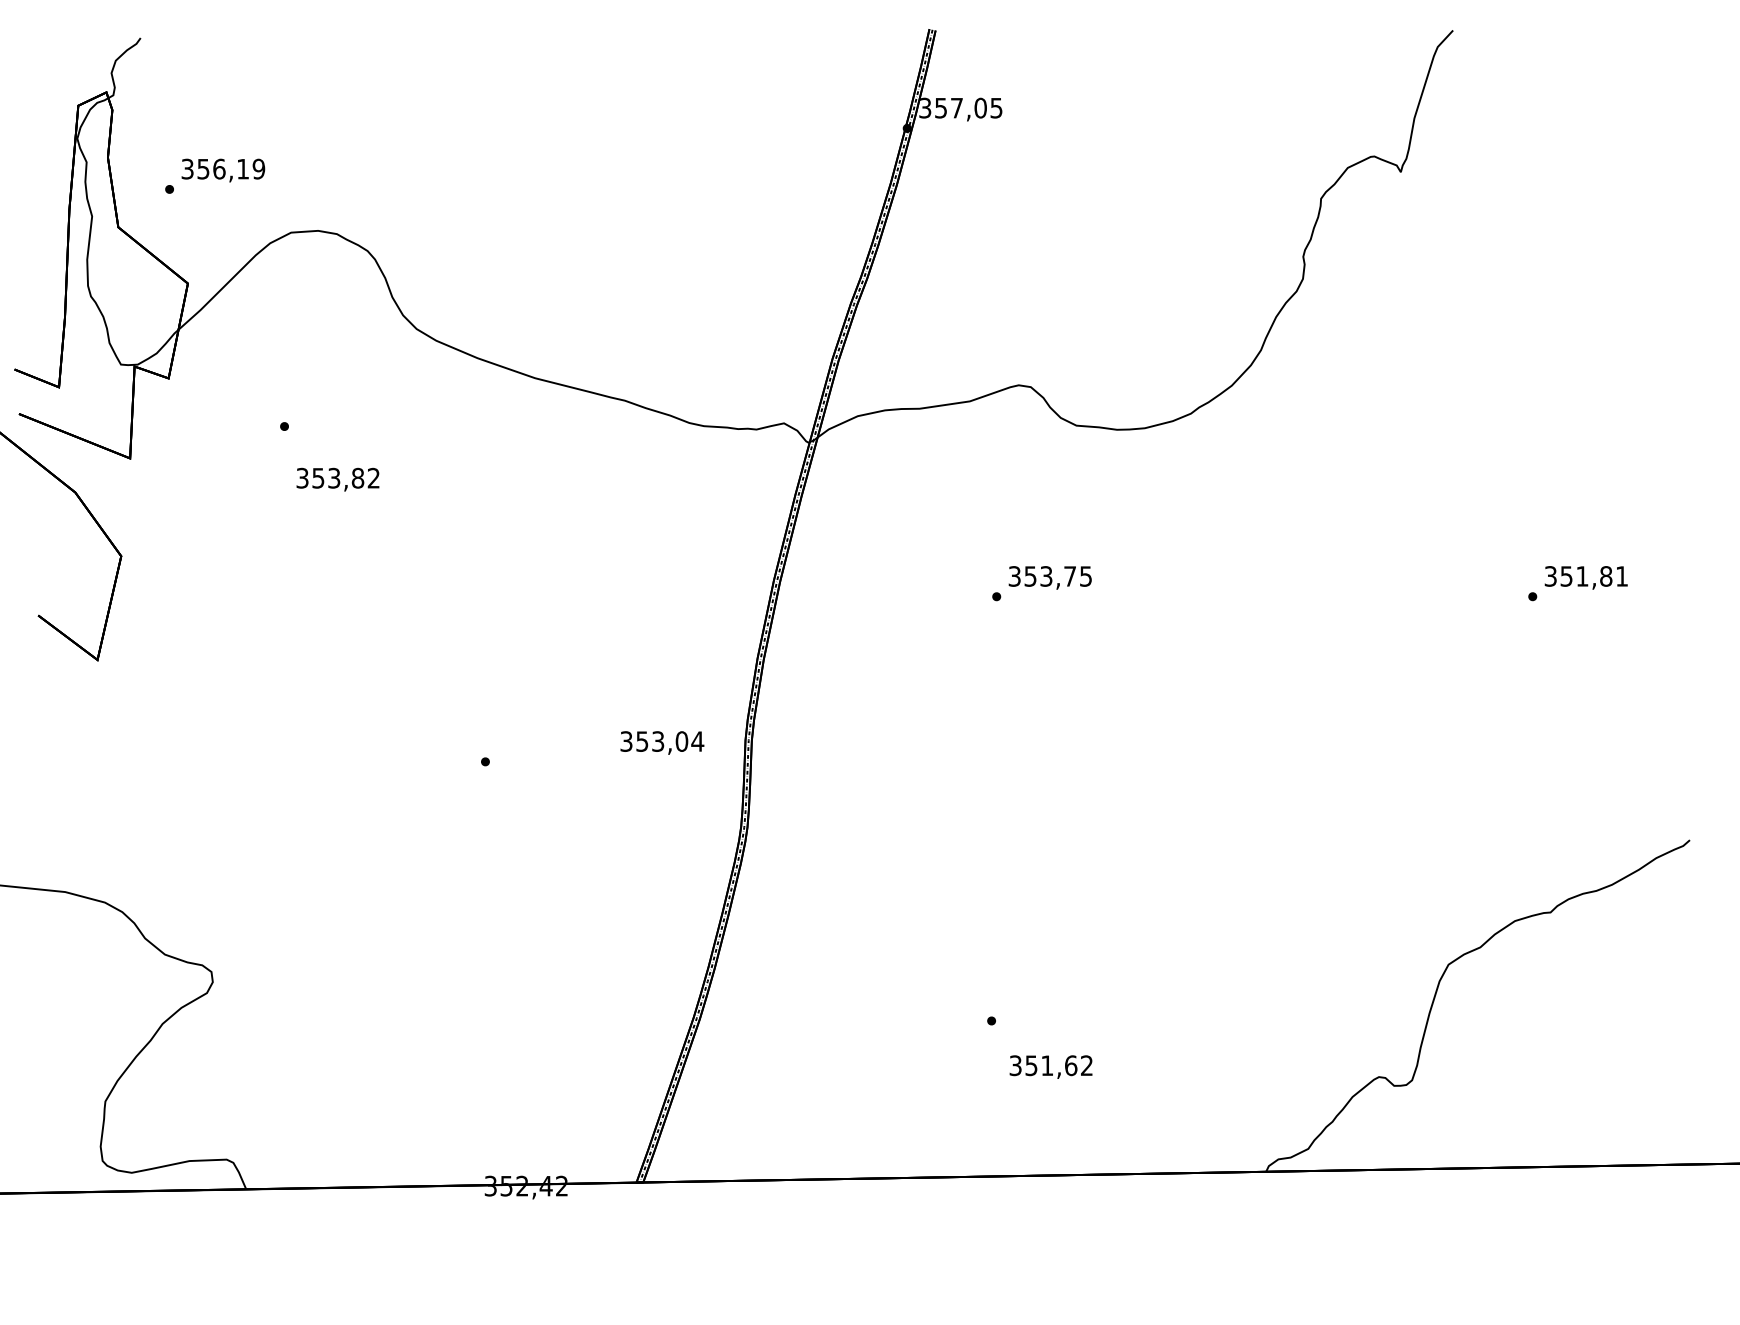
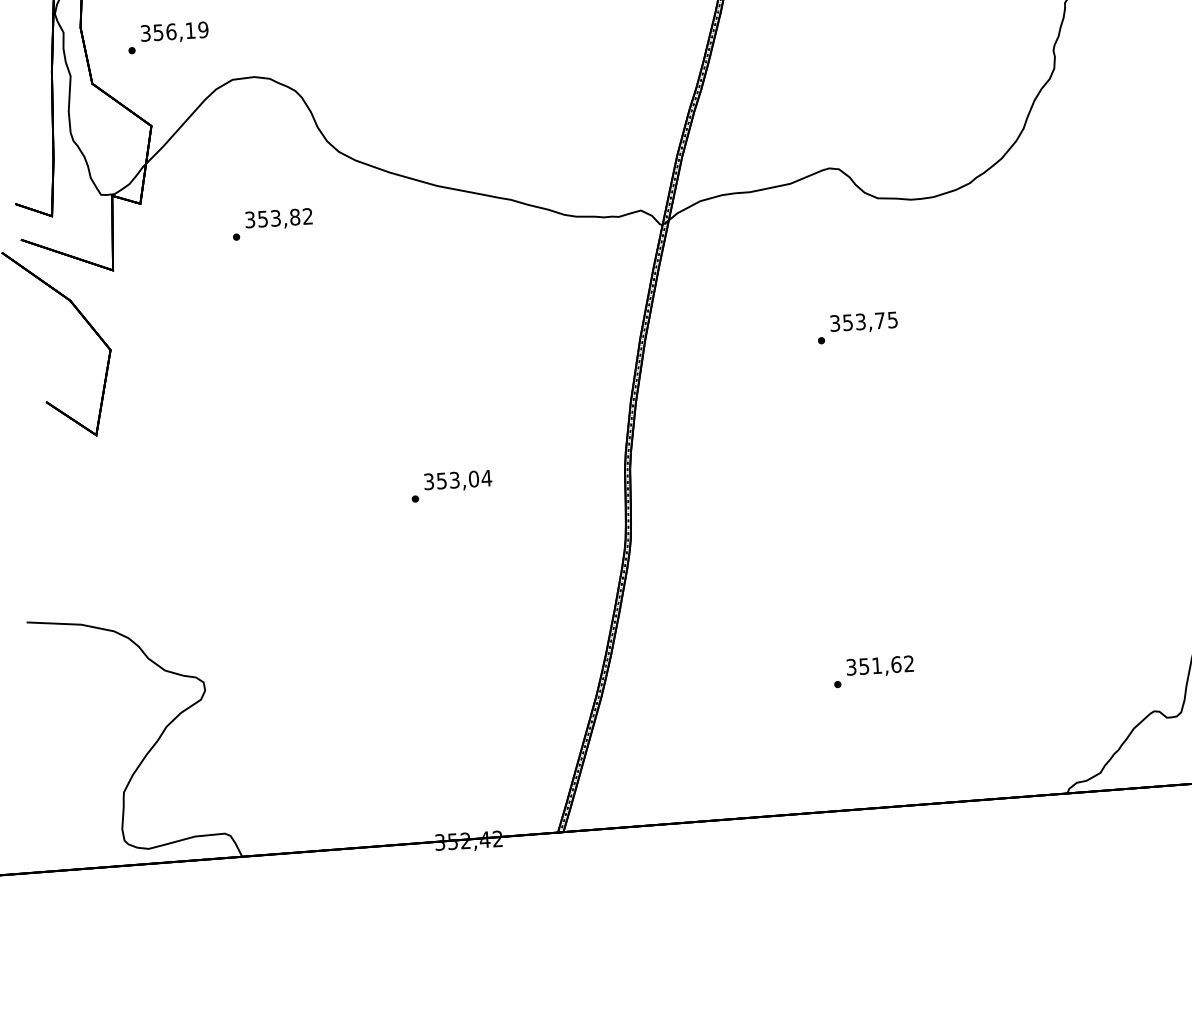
text: (337, 479) -> (278, 219), moved
text: (662, 742) -> (458, 480), moved
text: (1050, 1066) -> (879, 666), moved

